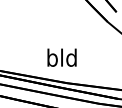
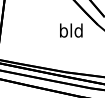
text: (62, 57) -> (71, 30), moved

